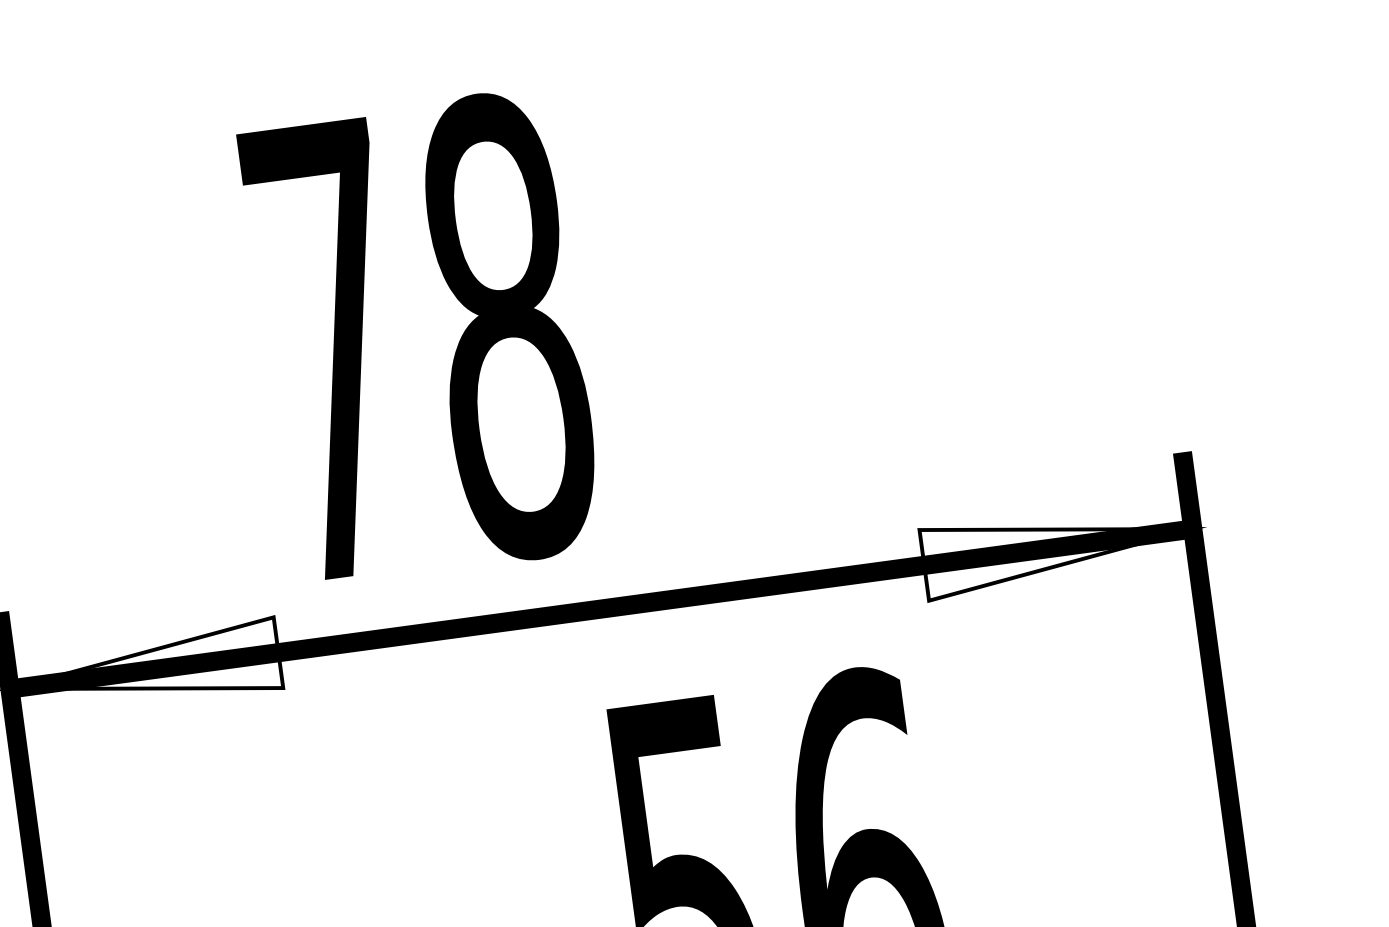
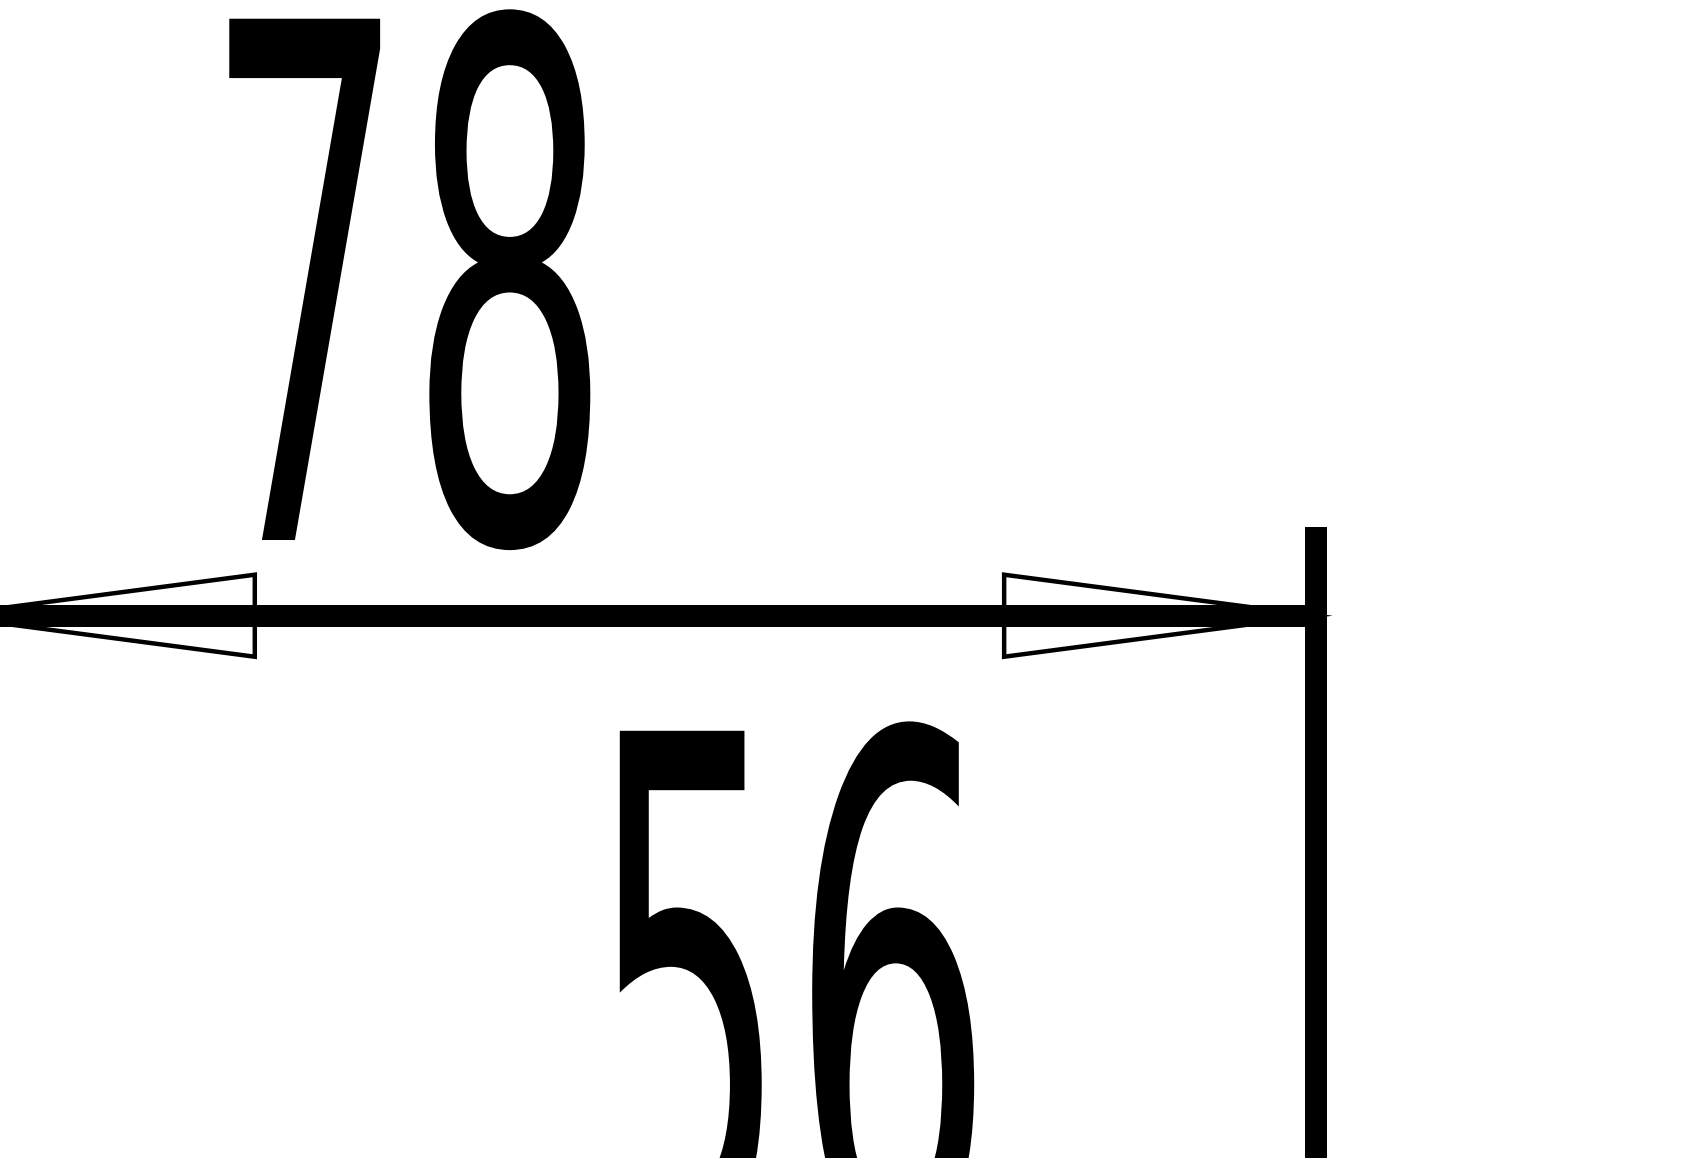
text: (421, 338) -> (409, 279), moved

